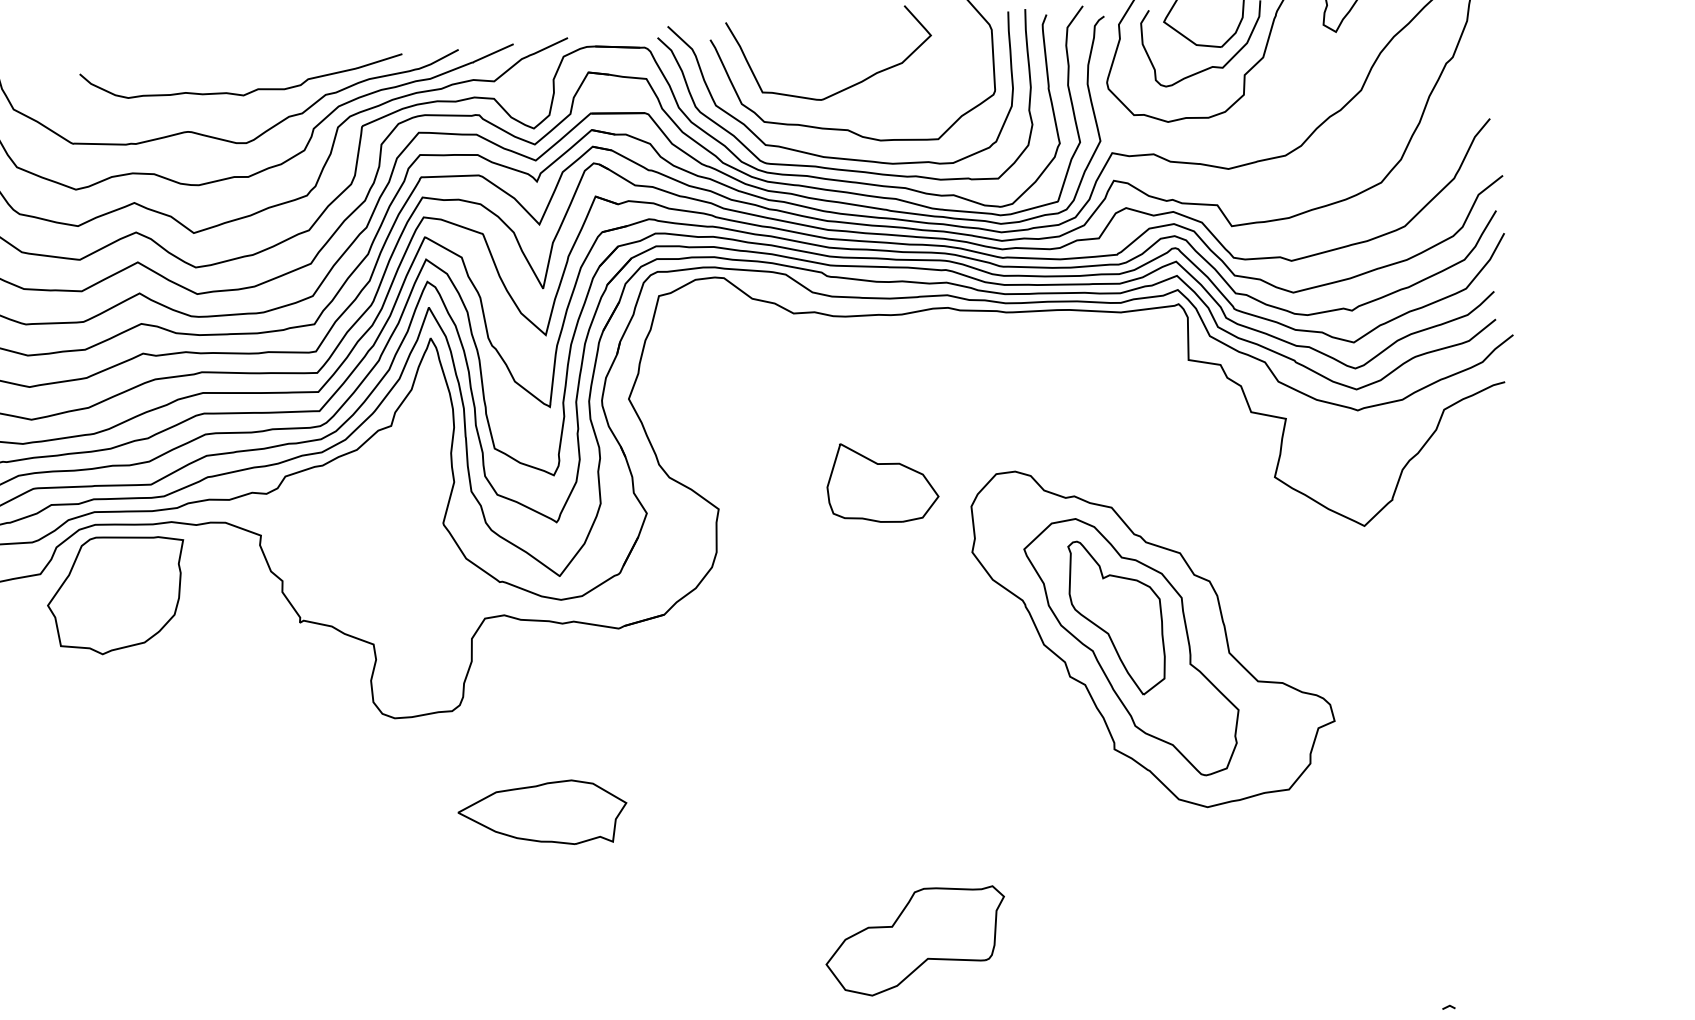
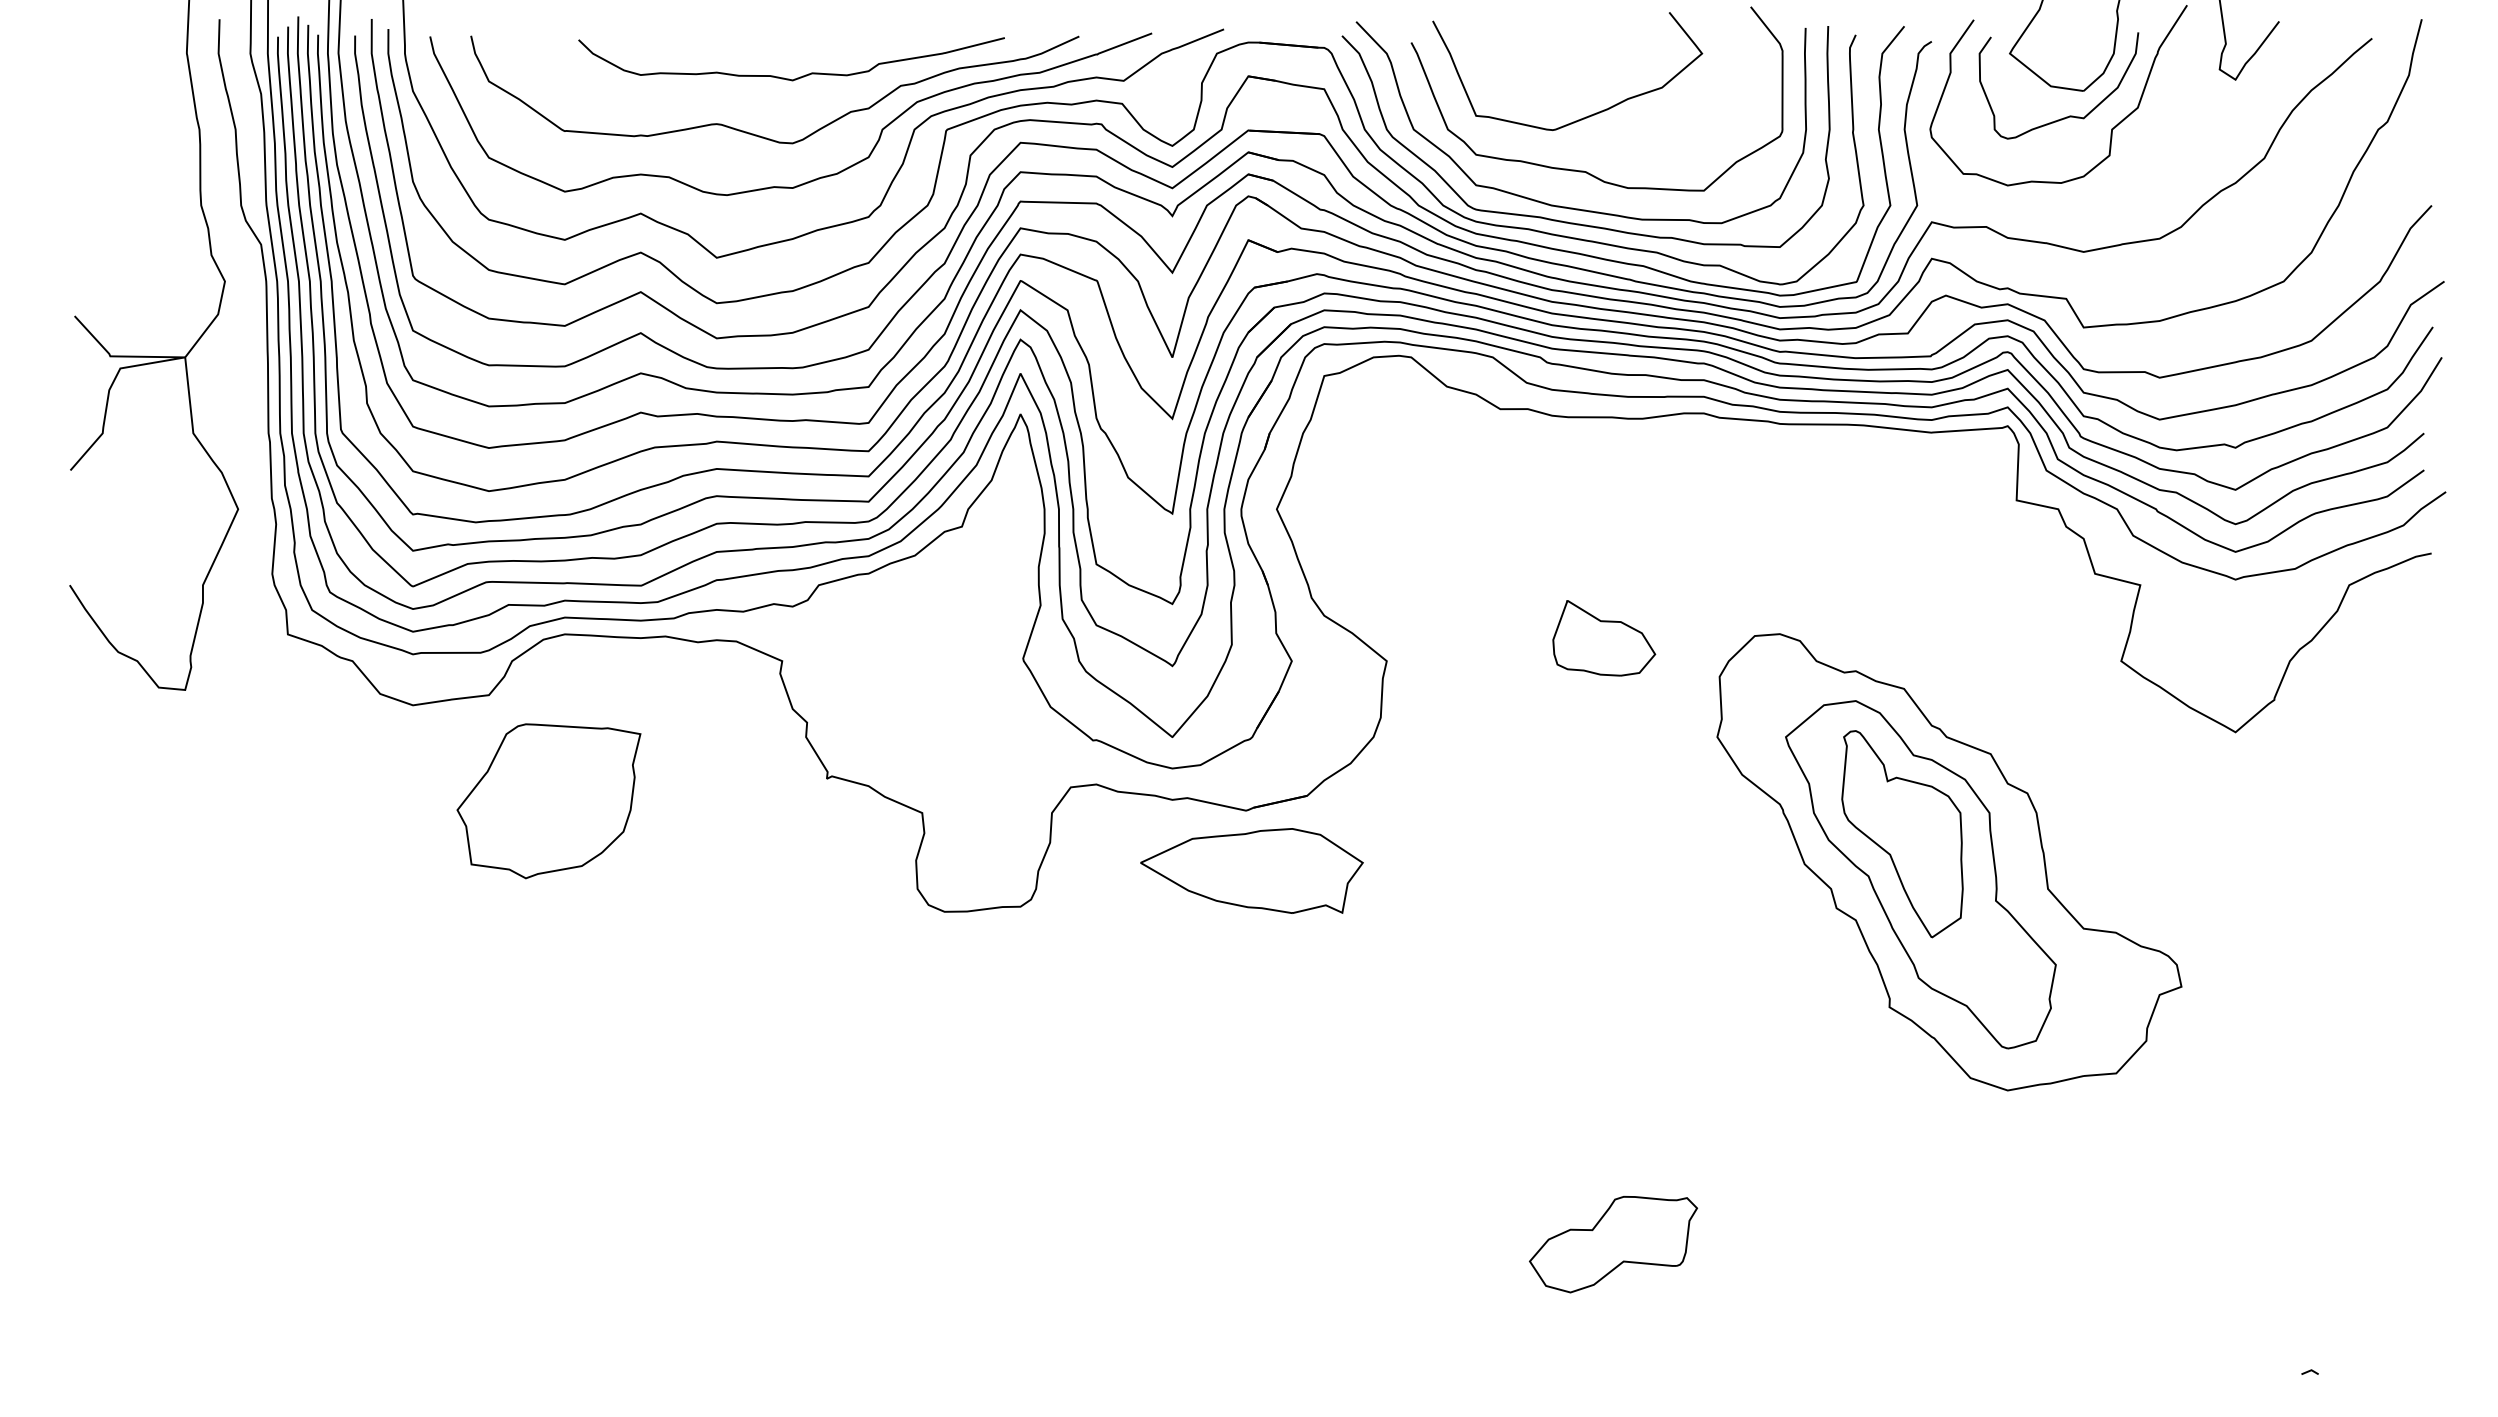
part: (881, 482) -> (1603, 638), size x0.7
part: (116, 595) -> (548, 801), moved
part: (542, 813) -> (1251, 870), moved
part: (915, 941) -> (1613, 1244), size x0.7

